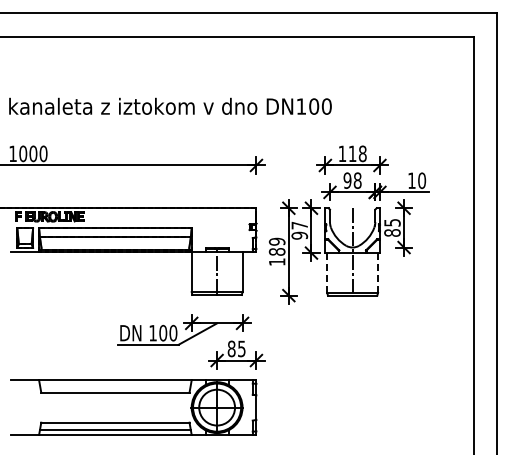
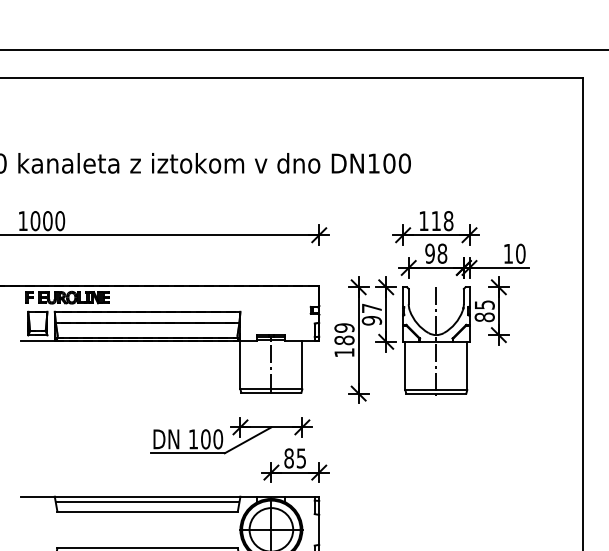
line: (327, 272) -> (405, 365), dashed -> solid
line: (378, 272) -> (467, 365), dashed -> solid
line: (114, 385) -> (146, 502), added

